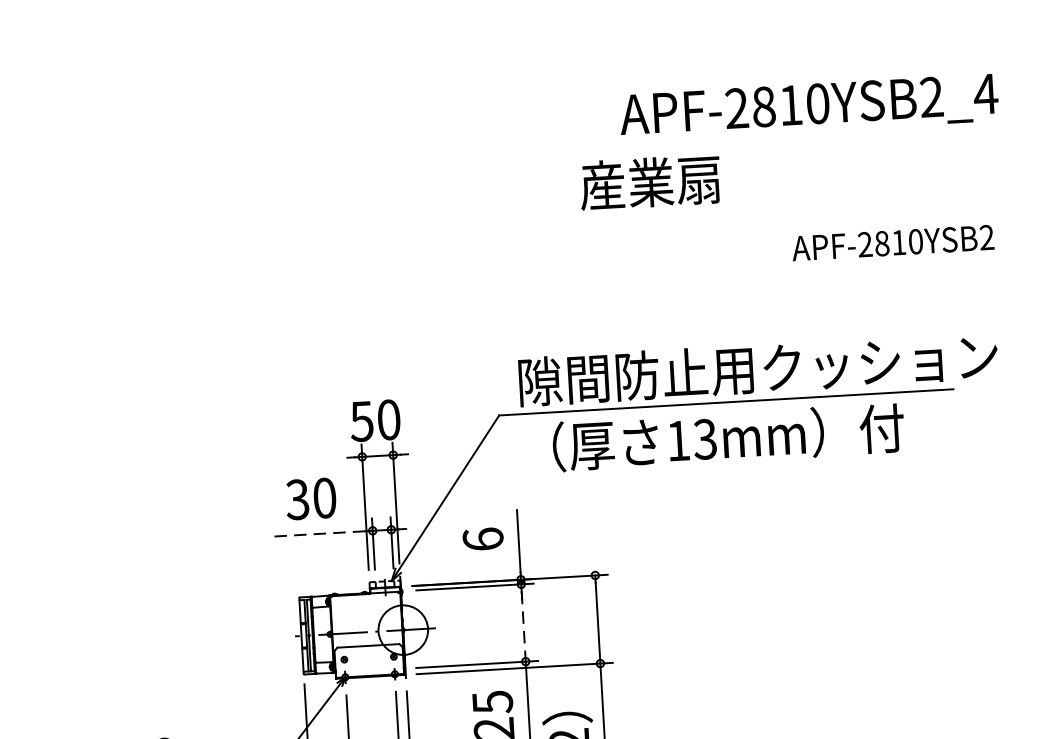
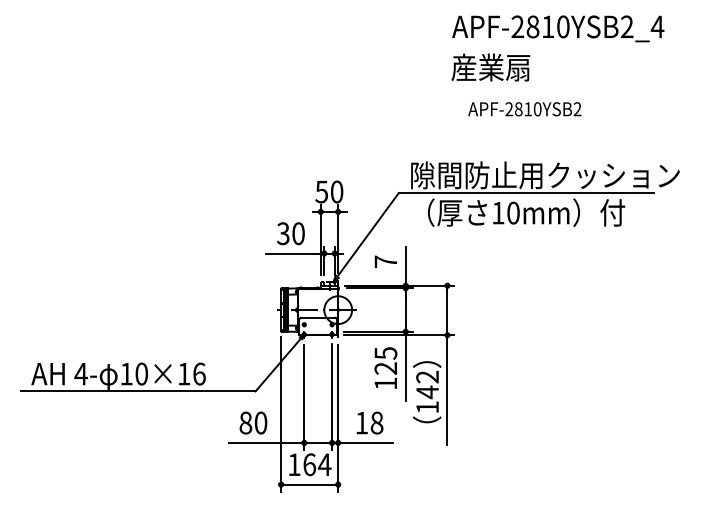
text: (809, 107) -> (558, 28), moved
text: (892, 243) -> (524, 109), moved
text: (705, 438) -> (513, 212), 13mm -> 10mm
line: (317, 533) -> (293, 253), dashed -> solid
text: (482, 538) -> (385, 261), 6 -> 7
line: (523, 623) -> (405, 310), dashed -> solid

